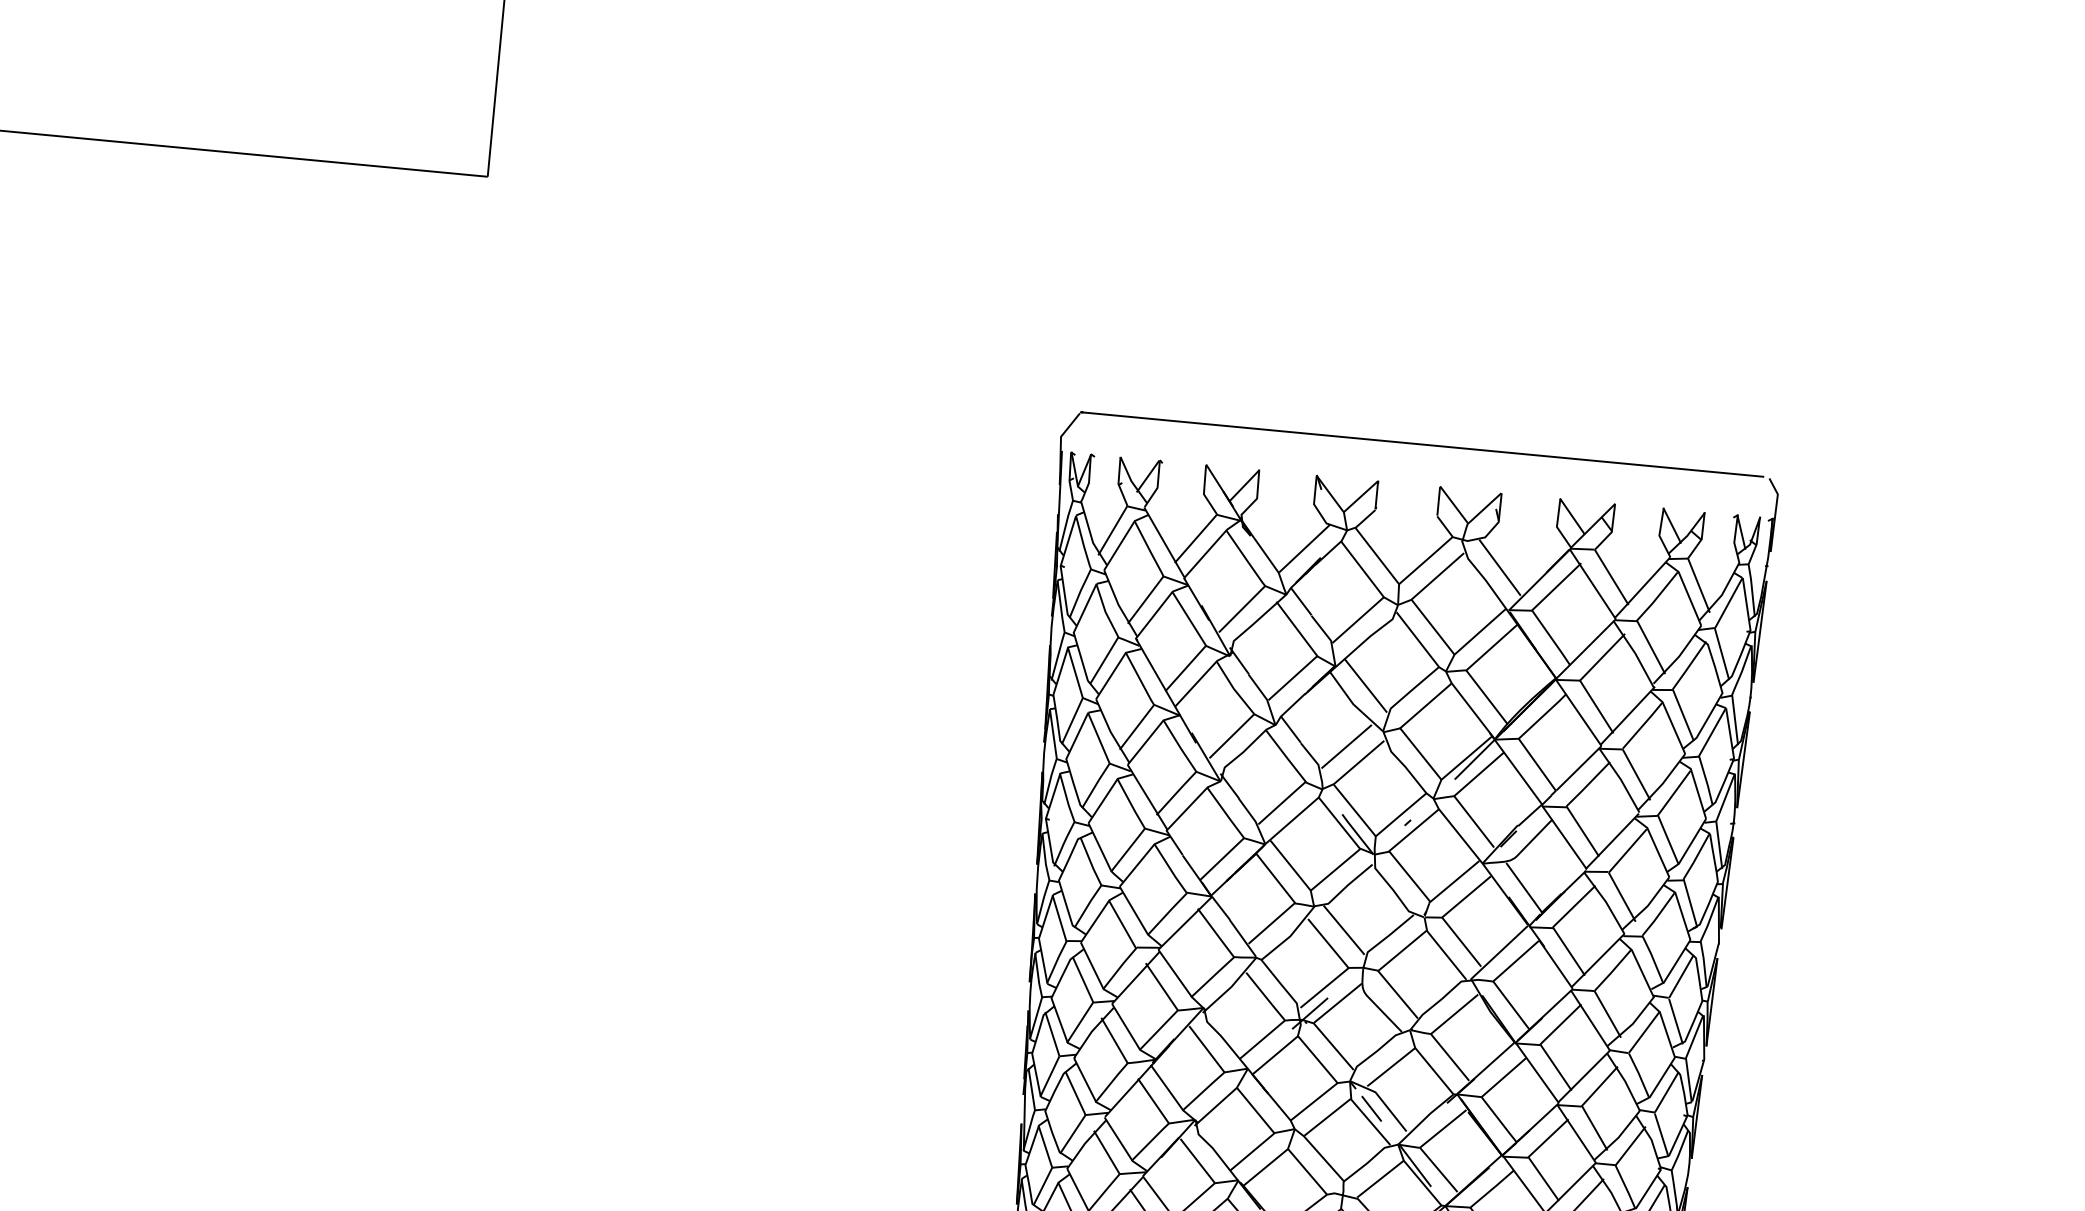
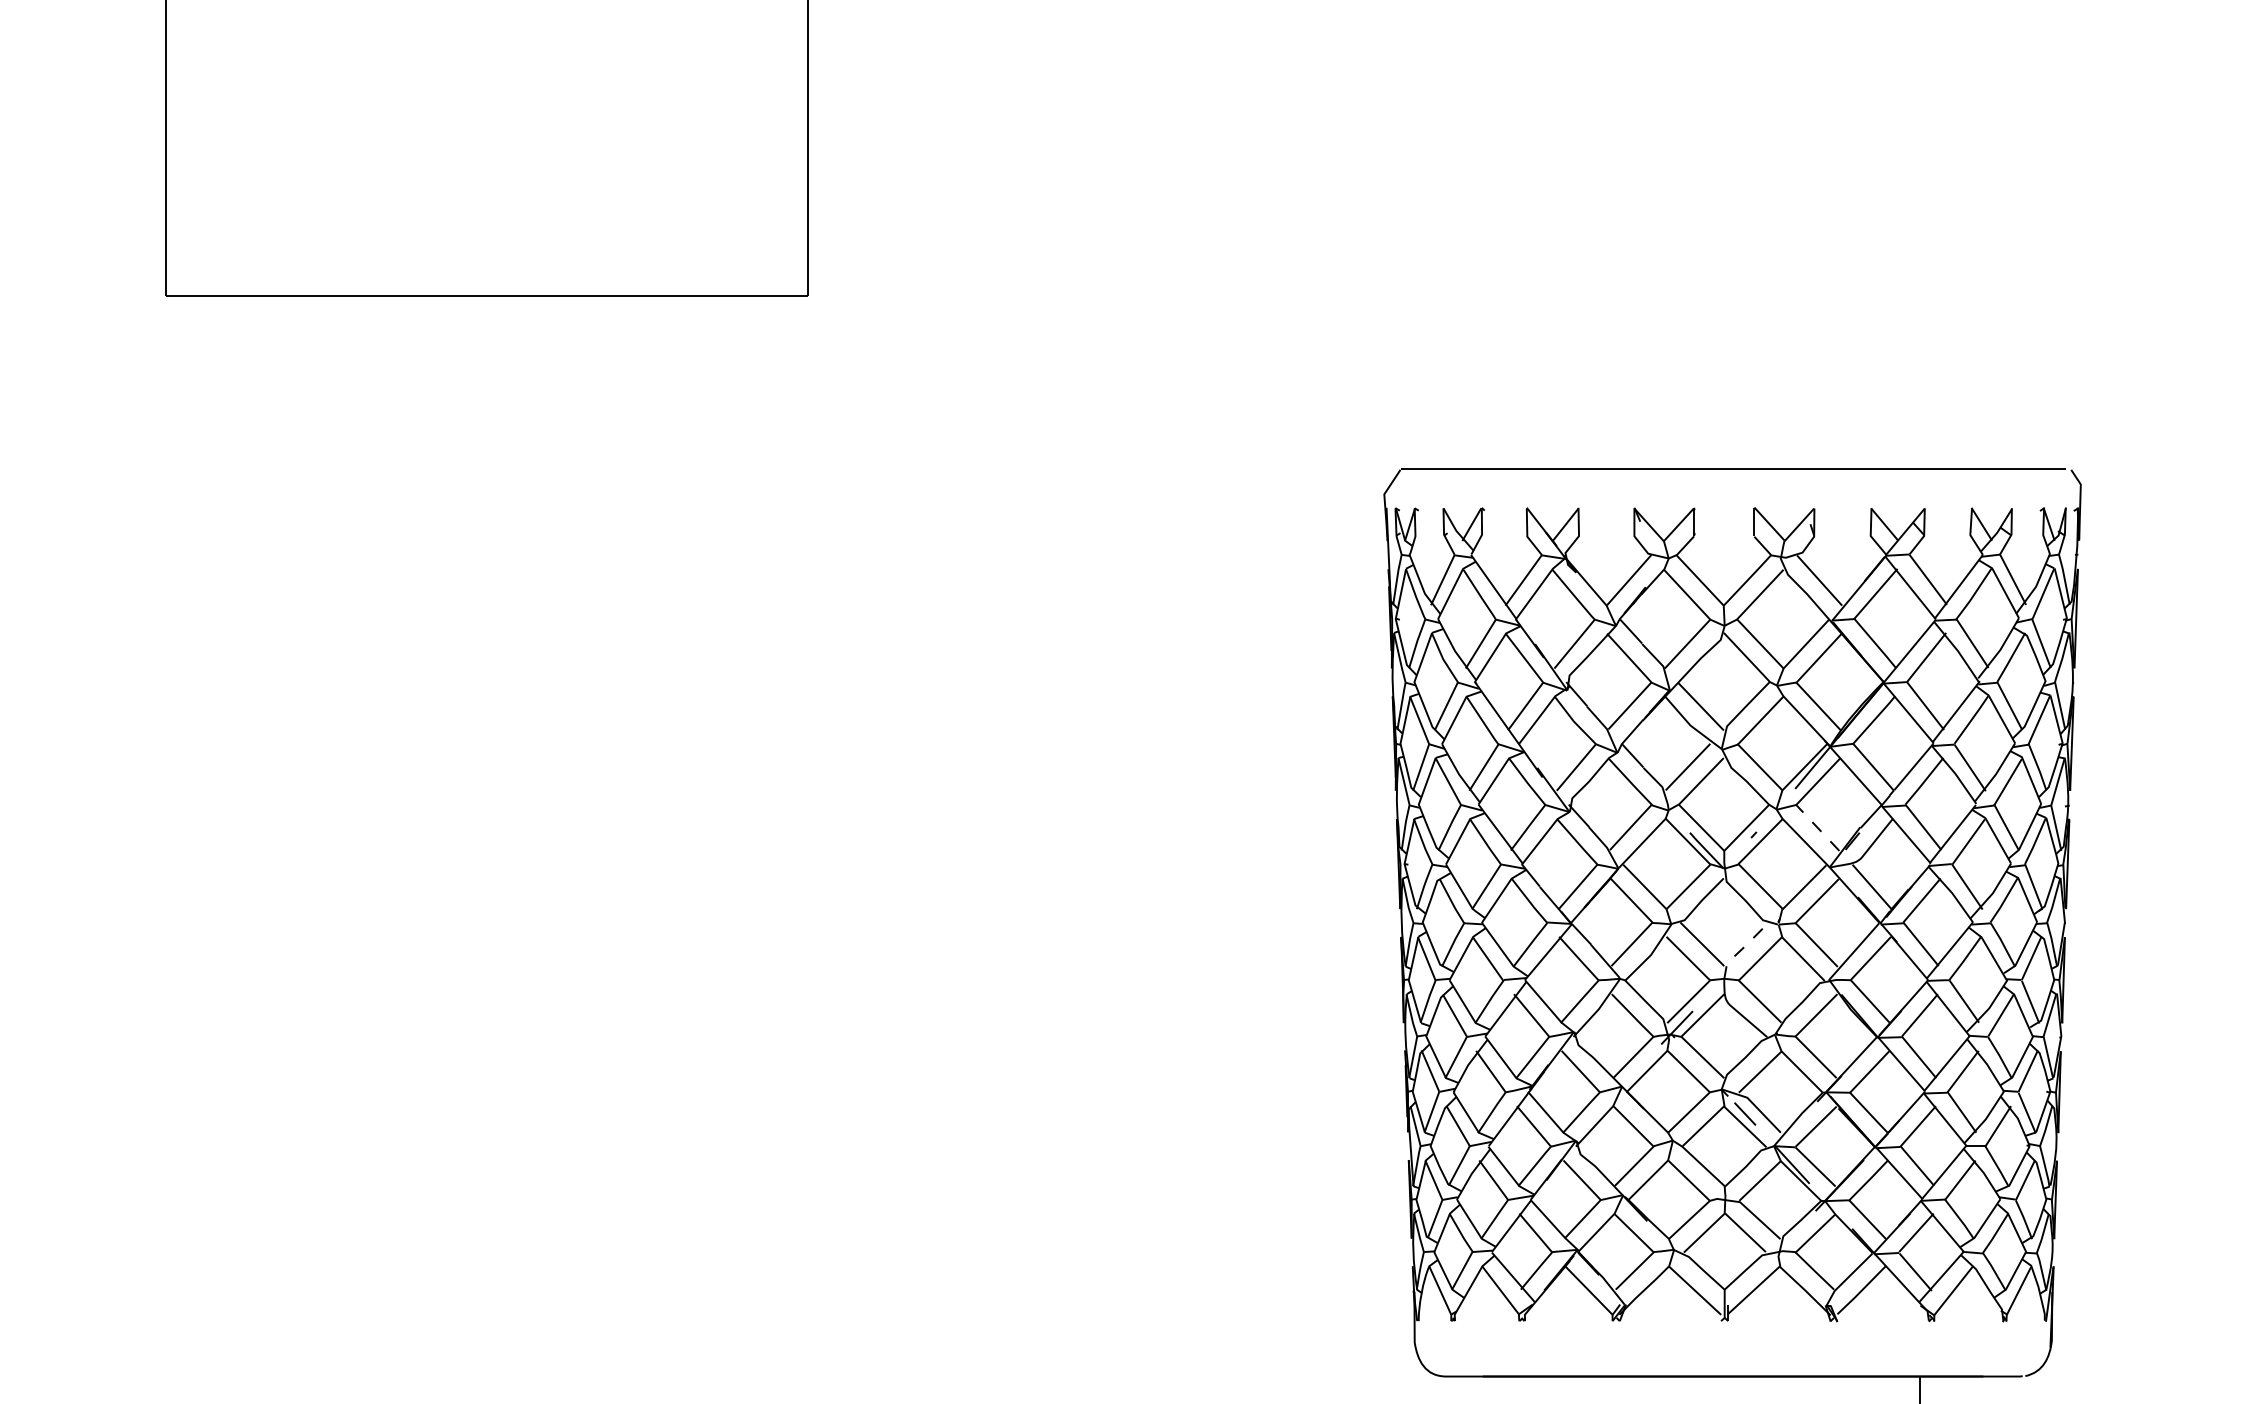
line: (1473, 821) -> (1817, 827), solid -> dashed
line: (1384, 939) -> (1742, 949), solid -> dashed

